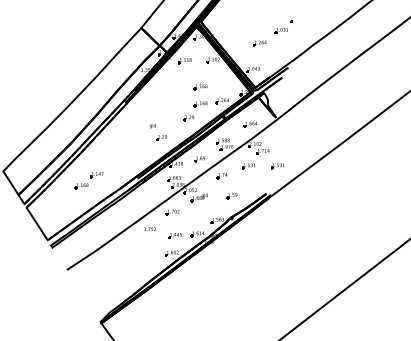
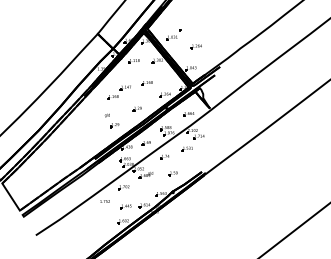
part: (283, 26) -> (173, 34), moved
part: (200, 104) -> (147, 97), removed
part: (277, 166) -> (211, 149), removed
part: (88, 180) -> (118, 92), moved

